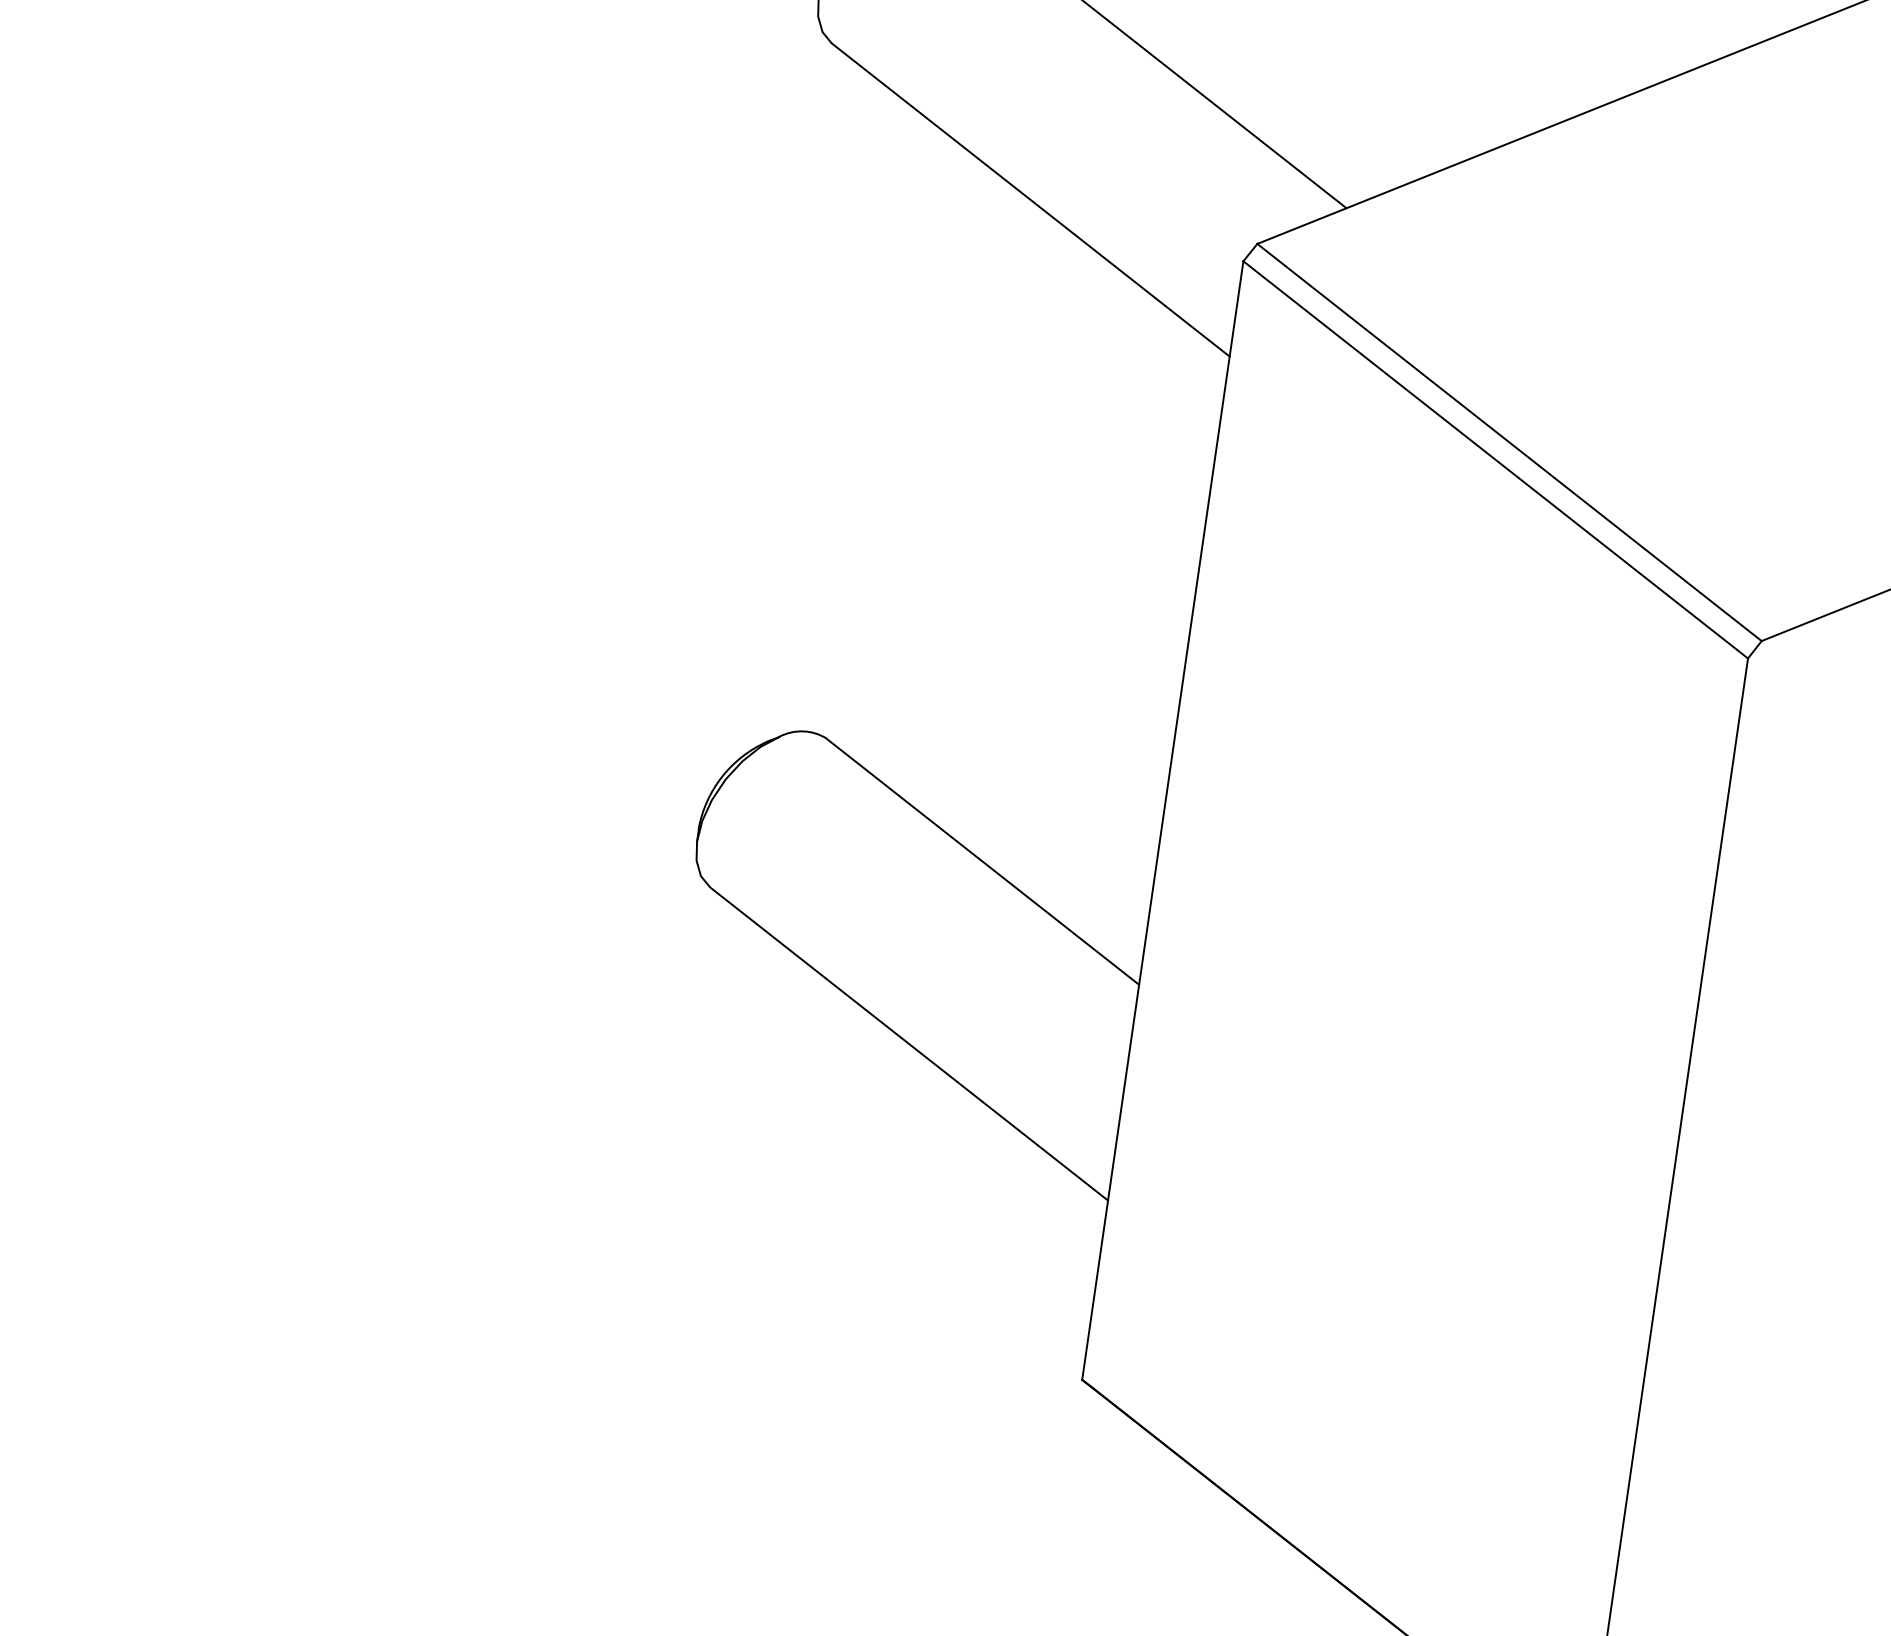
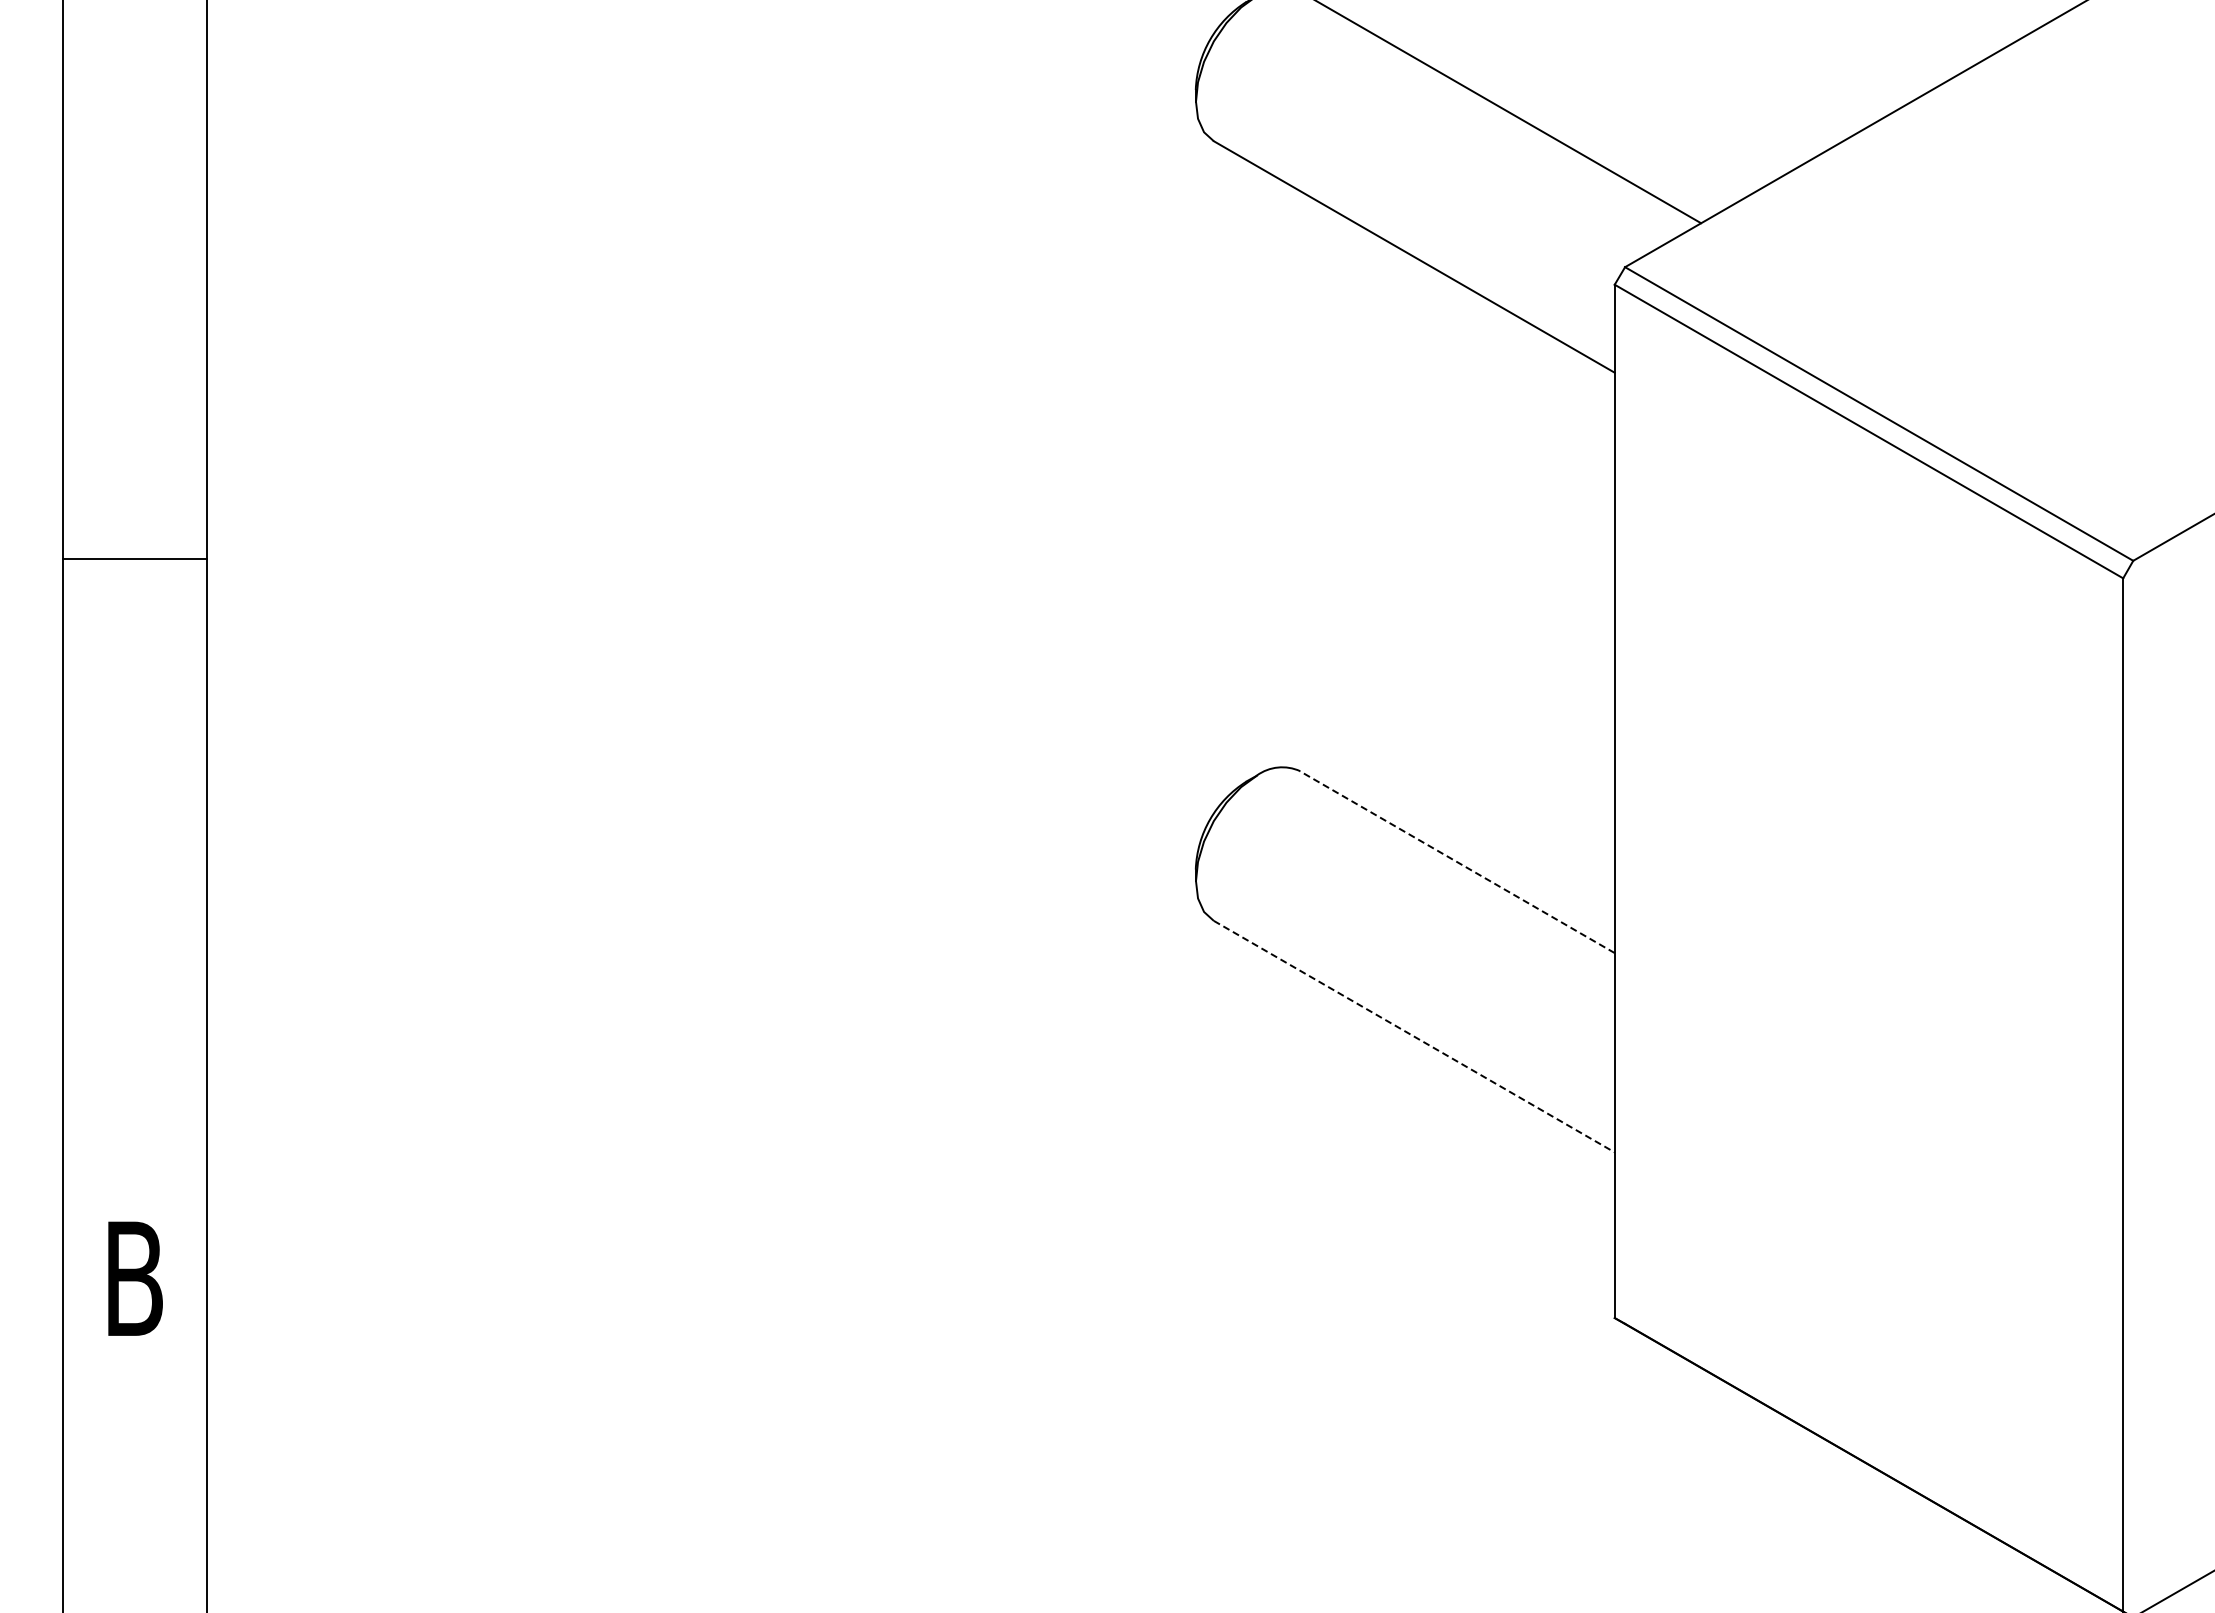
line: (983, 862) -> (1457, 862), solid -> dashed
line: (909, 1043) -> (1414, 1036), solid -> dashed

